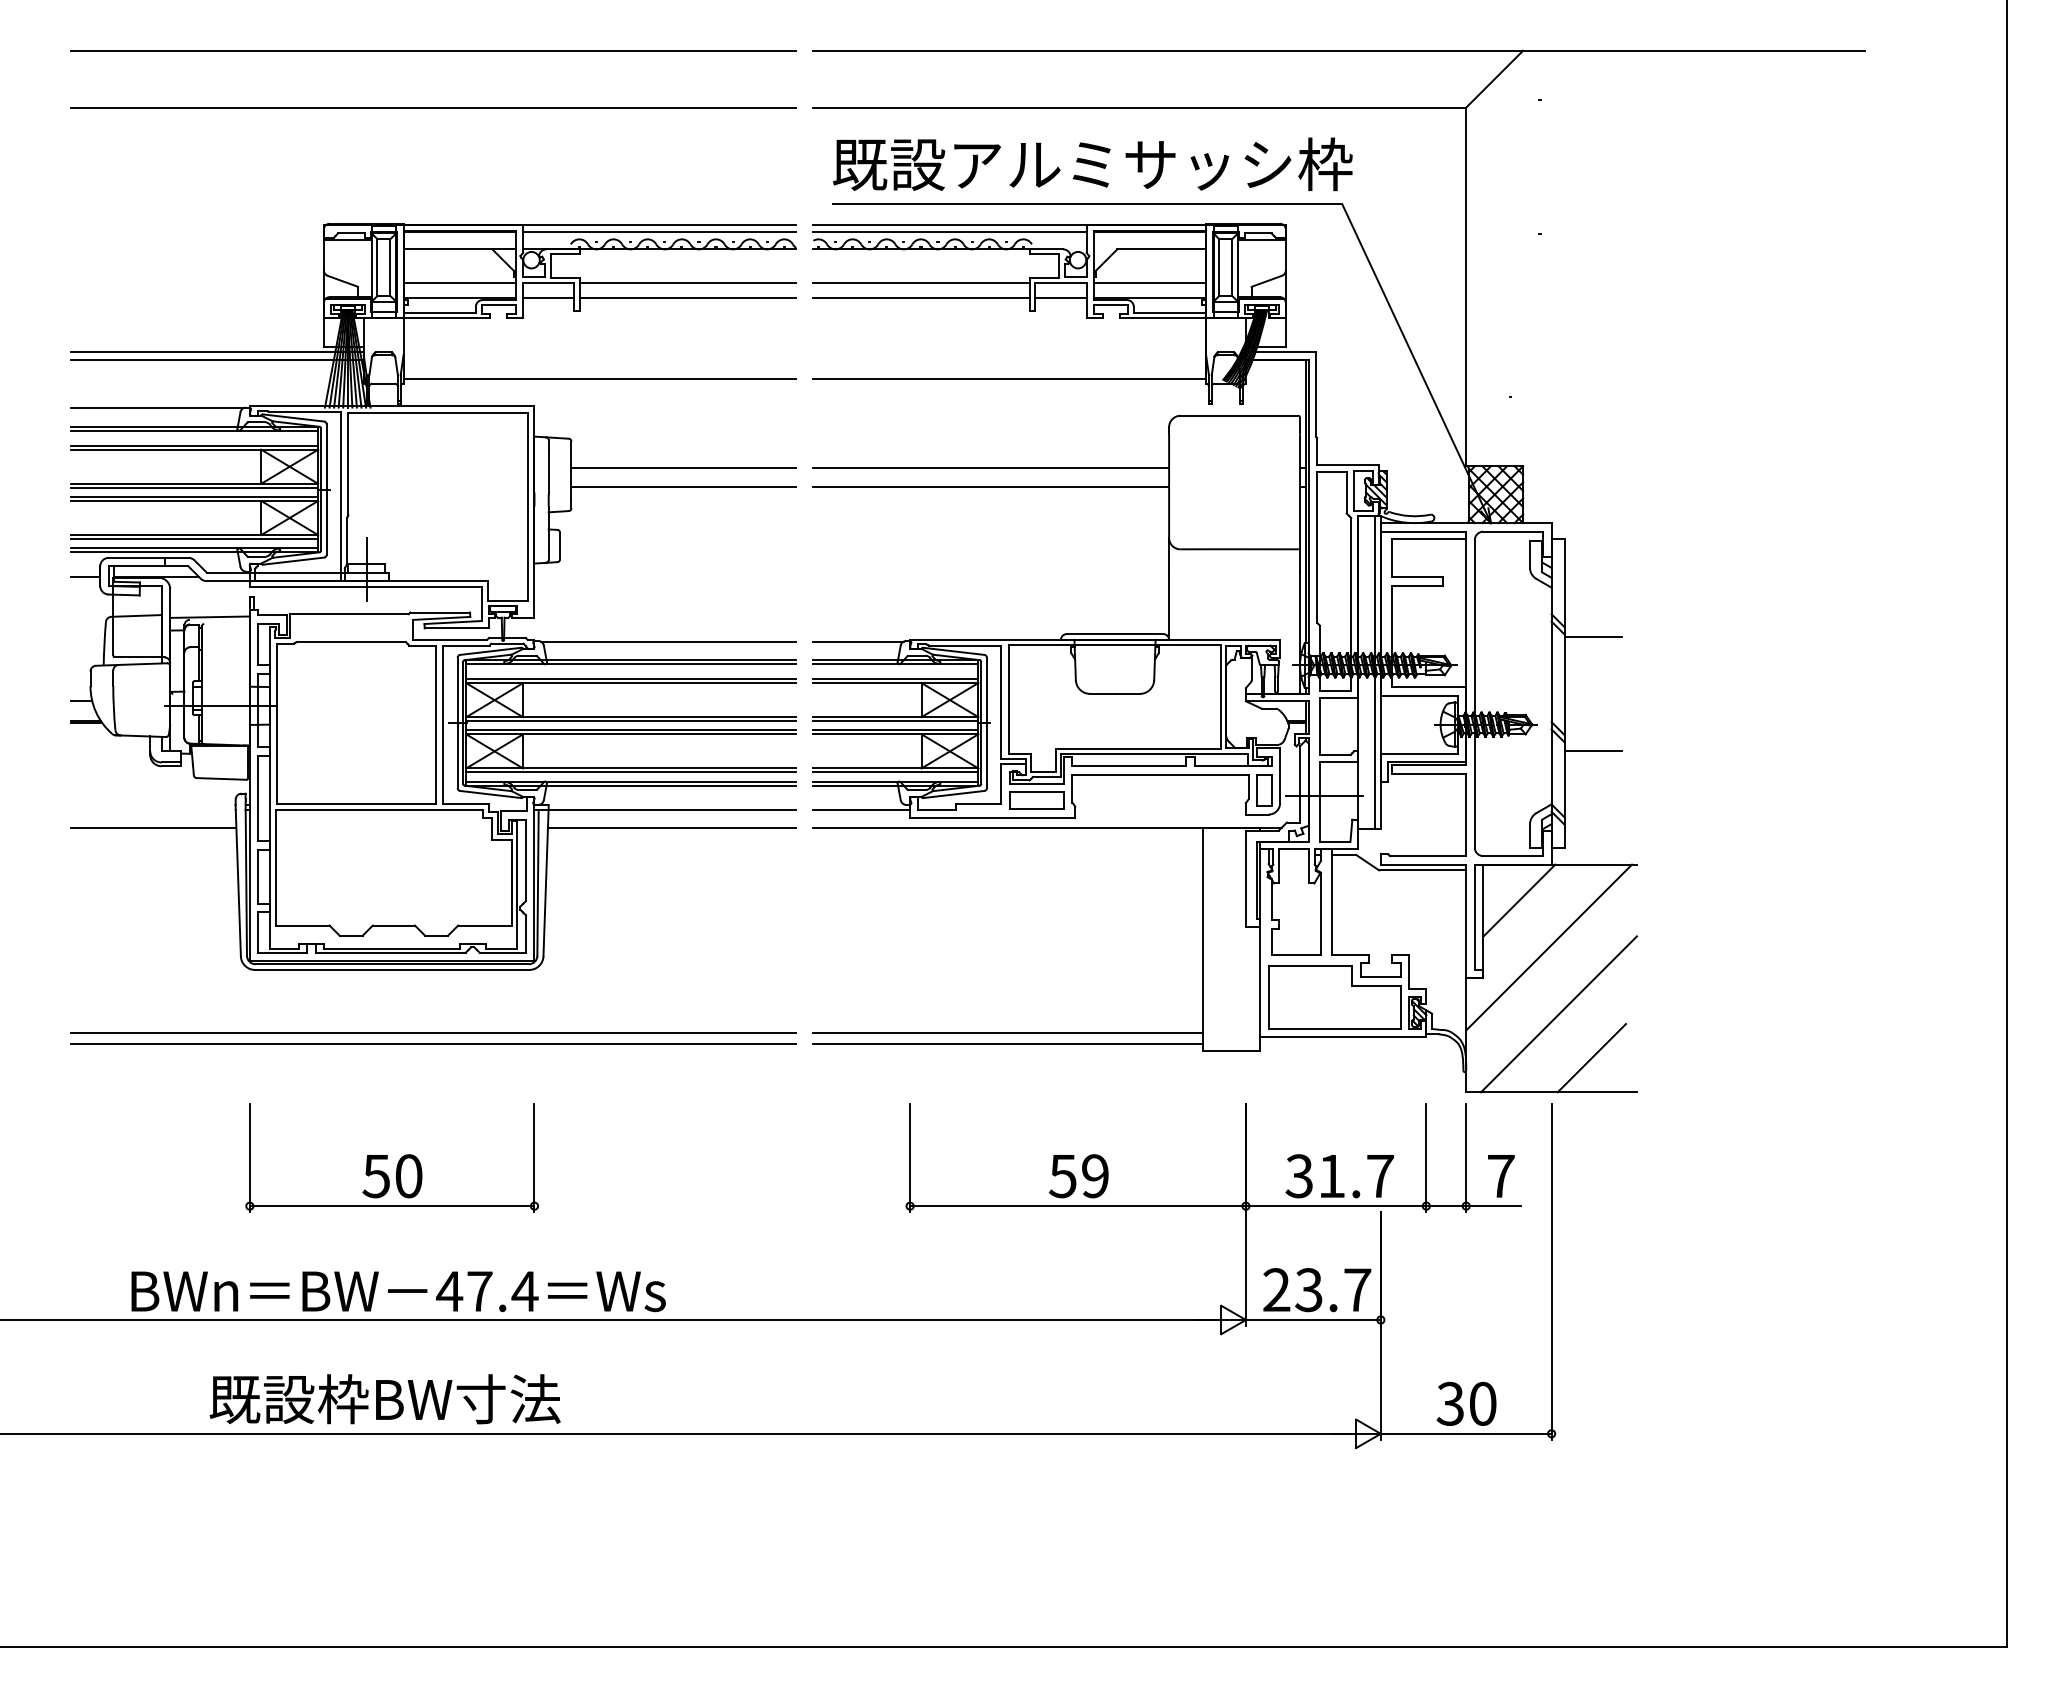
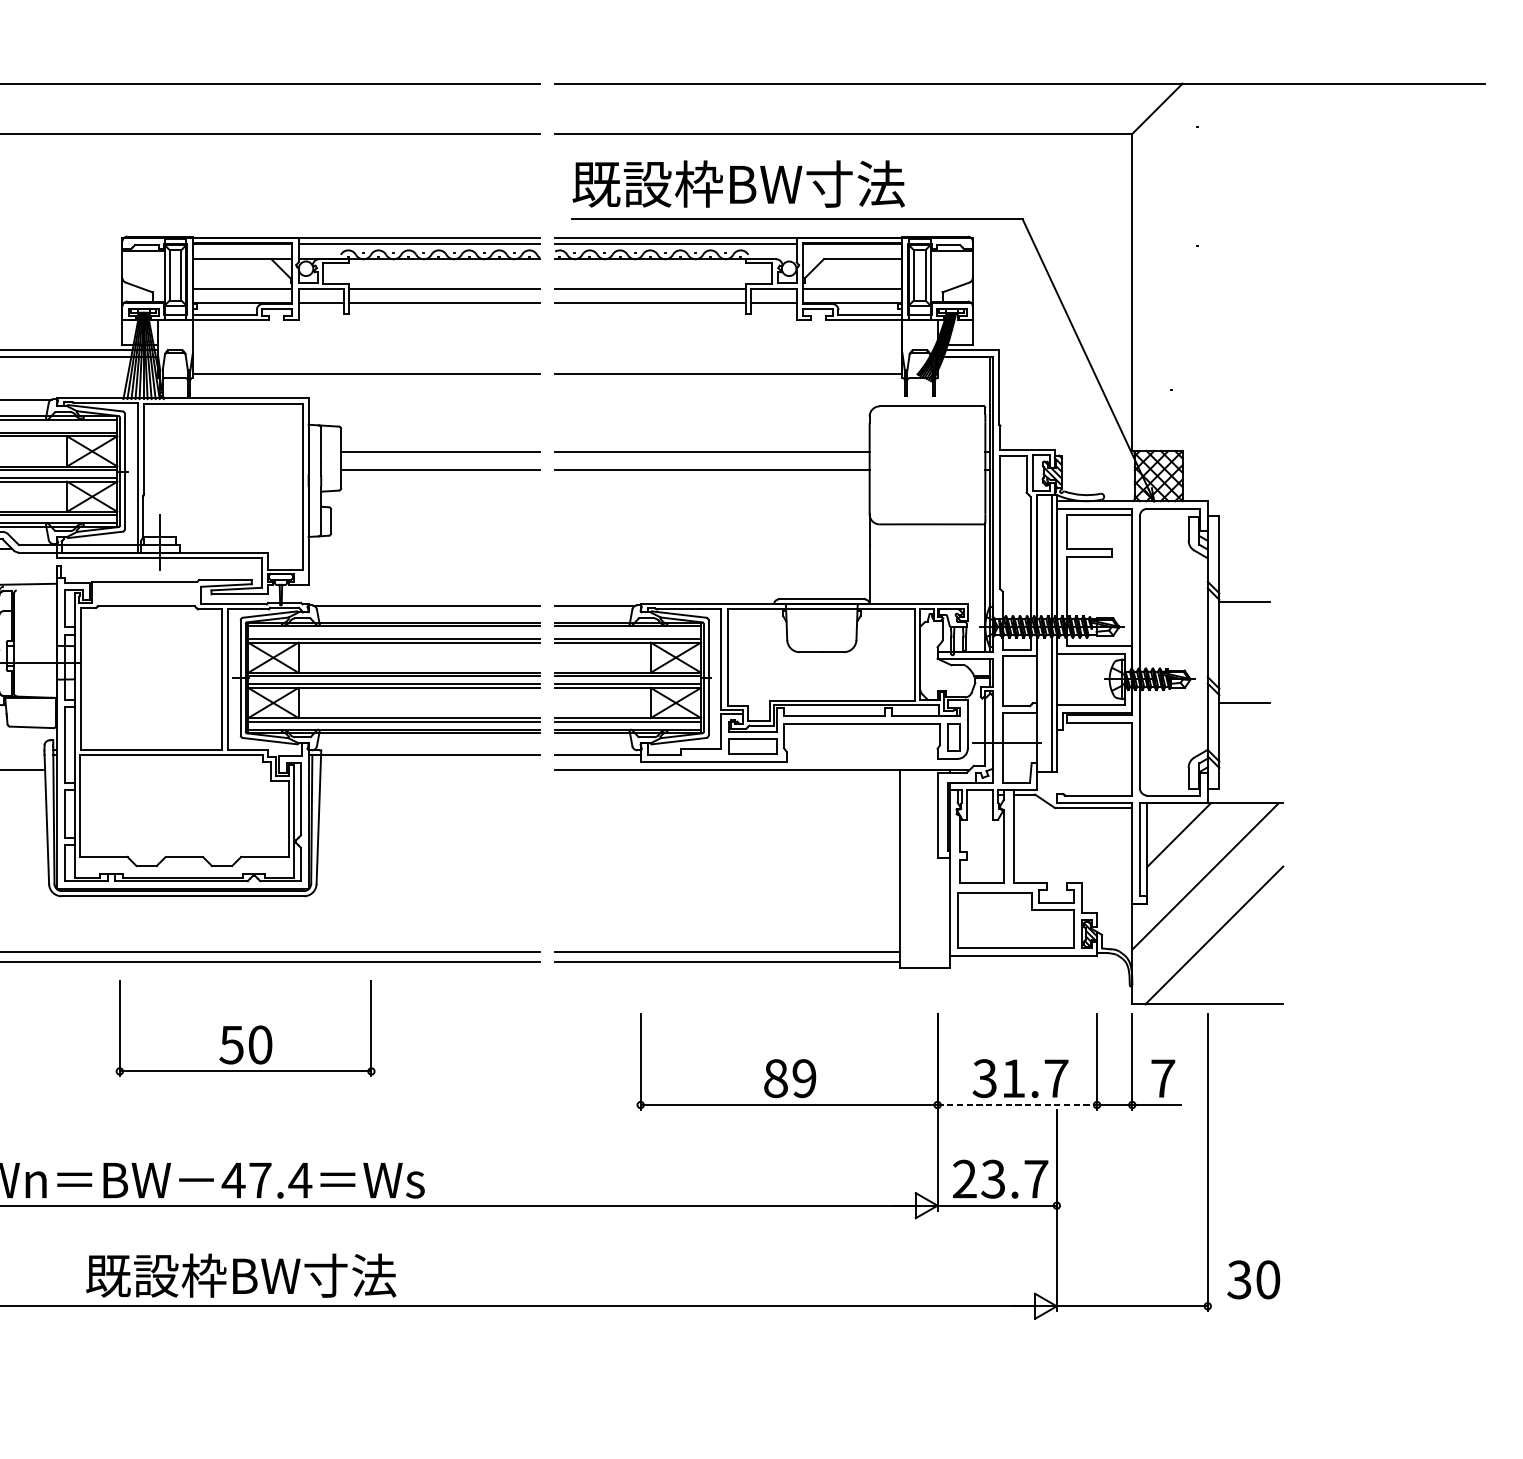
text: (1150, 164) -> (853, 184), 既設アルミサッシ枠 -> 既設枠BW寸法
line: (671, 827) -> (429, 770), removed
line: (1591, 1058) -> (1243, 974), removed
part: (391, 1157) -> (245, 1028), moved
text: (1062, 1176) -> (775, 1078), 59 -> 89
line: (1336, 1206) -> (1017, 1105), solid -> dashed
text: (384, 1399) -> (240, 1275), moved
text: (1466, 1403) -> (1253, 1279), moved

